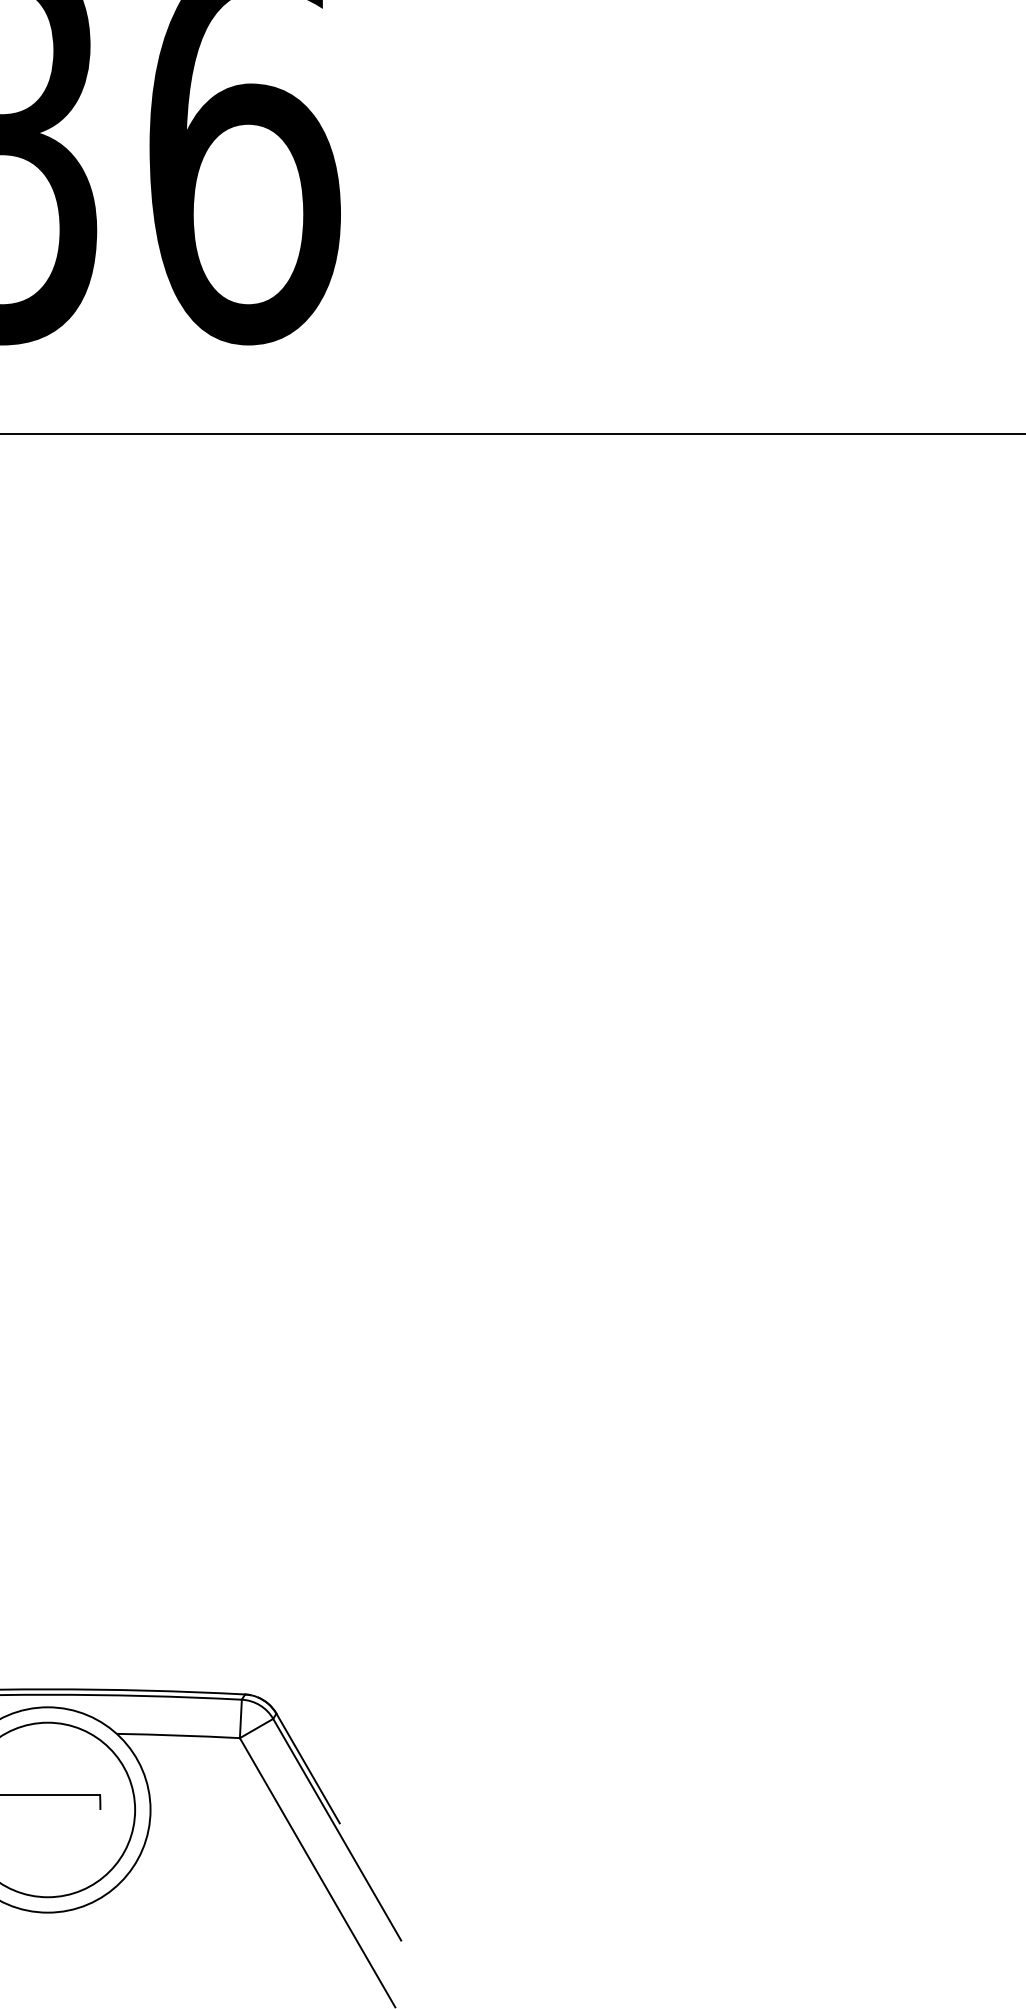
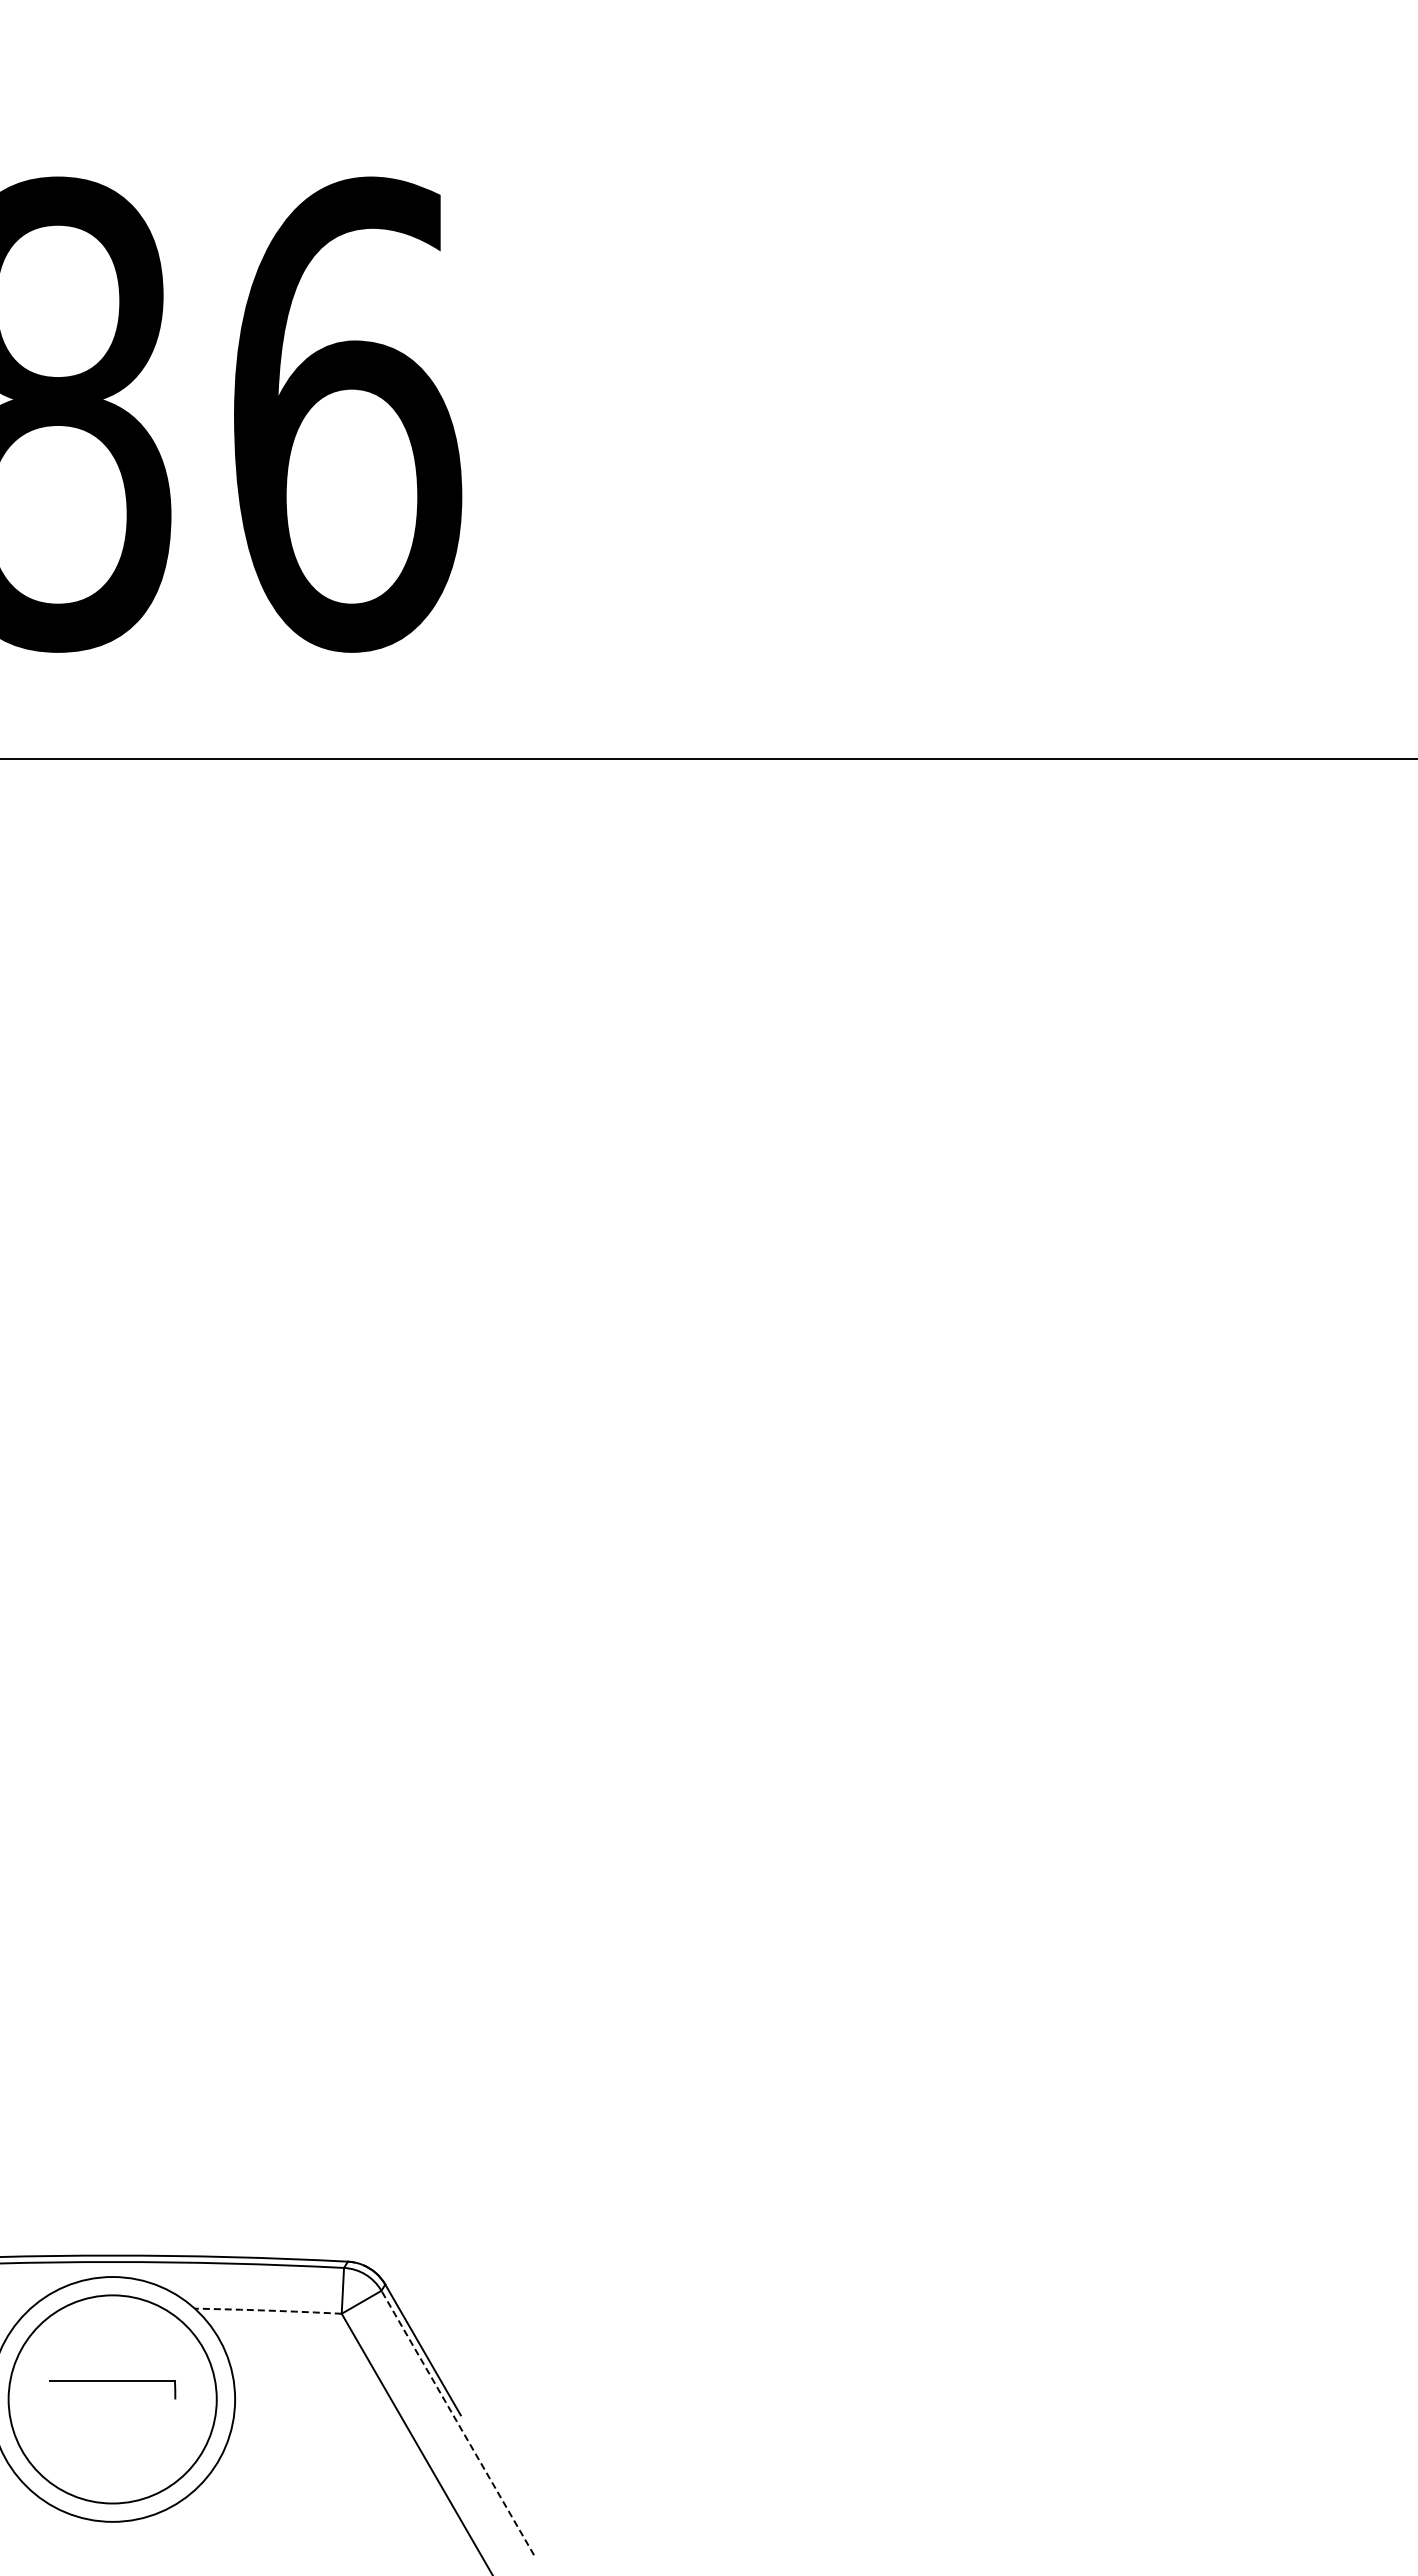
arc: (178, 1735) -> (268, 2310), solid -> dashed
line: (336, 1830) -> (457, 2423), solid -> dashed

